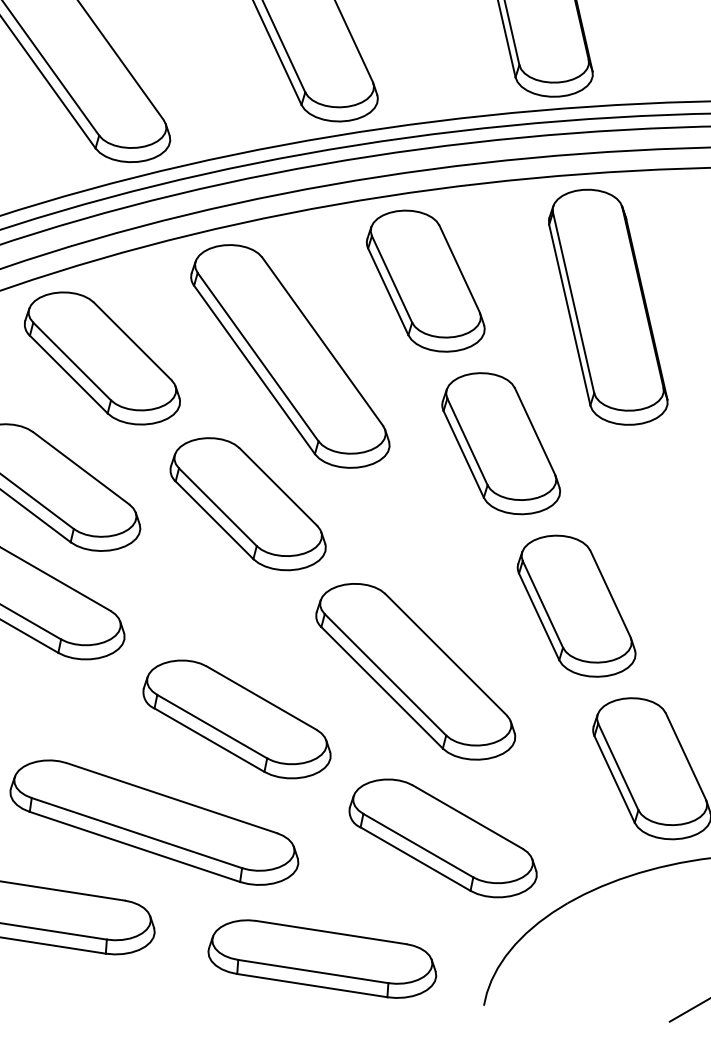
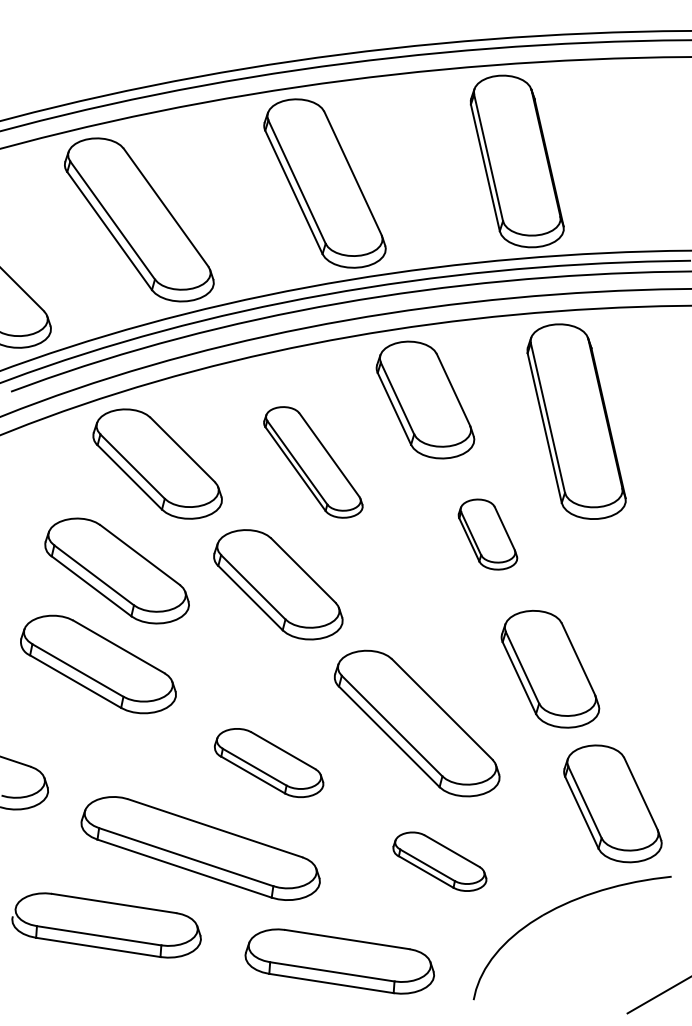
part: (290, 356) -> (313, 462), size x0.6
part: (500, 443) -> (487, 534), size x0.6
part: (236, 718) -> (268, 762), size x0.7
part: (442, 838) -> (439, 861), size x0.6

